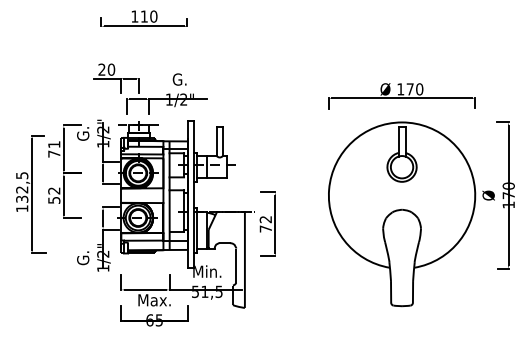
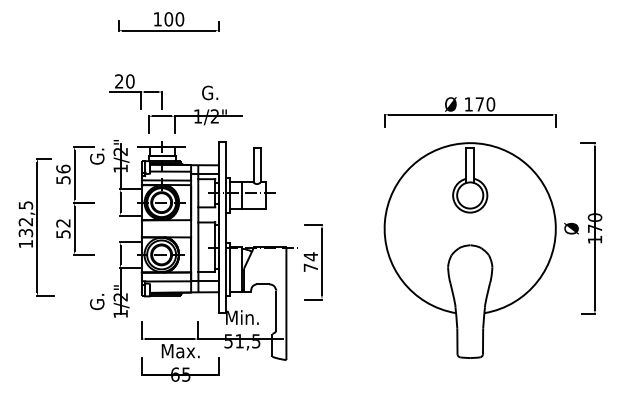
text: (144, 16) -> (168, 19), 110 -> 100
text: (54, 149) -> (63, 174), 71 -> 56
text: (265, 219) -> (310, 256), 72 -> 74

